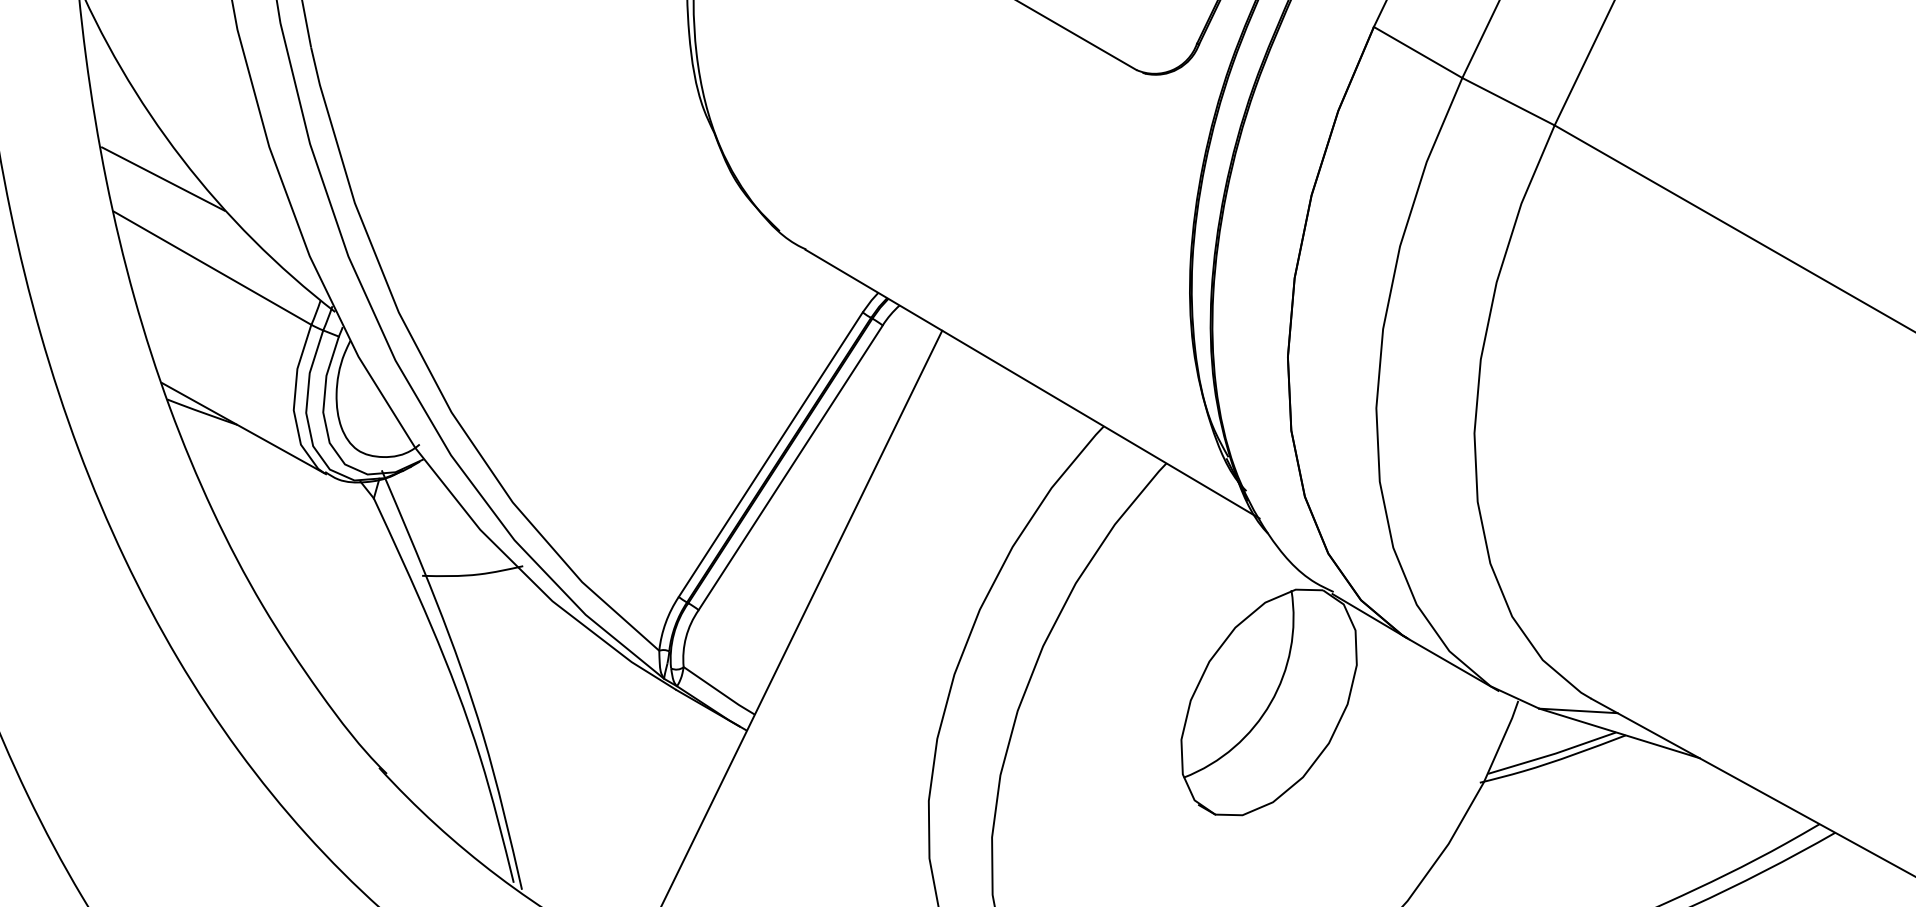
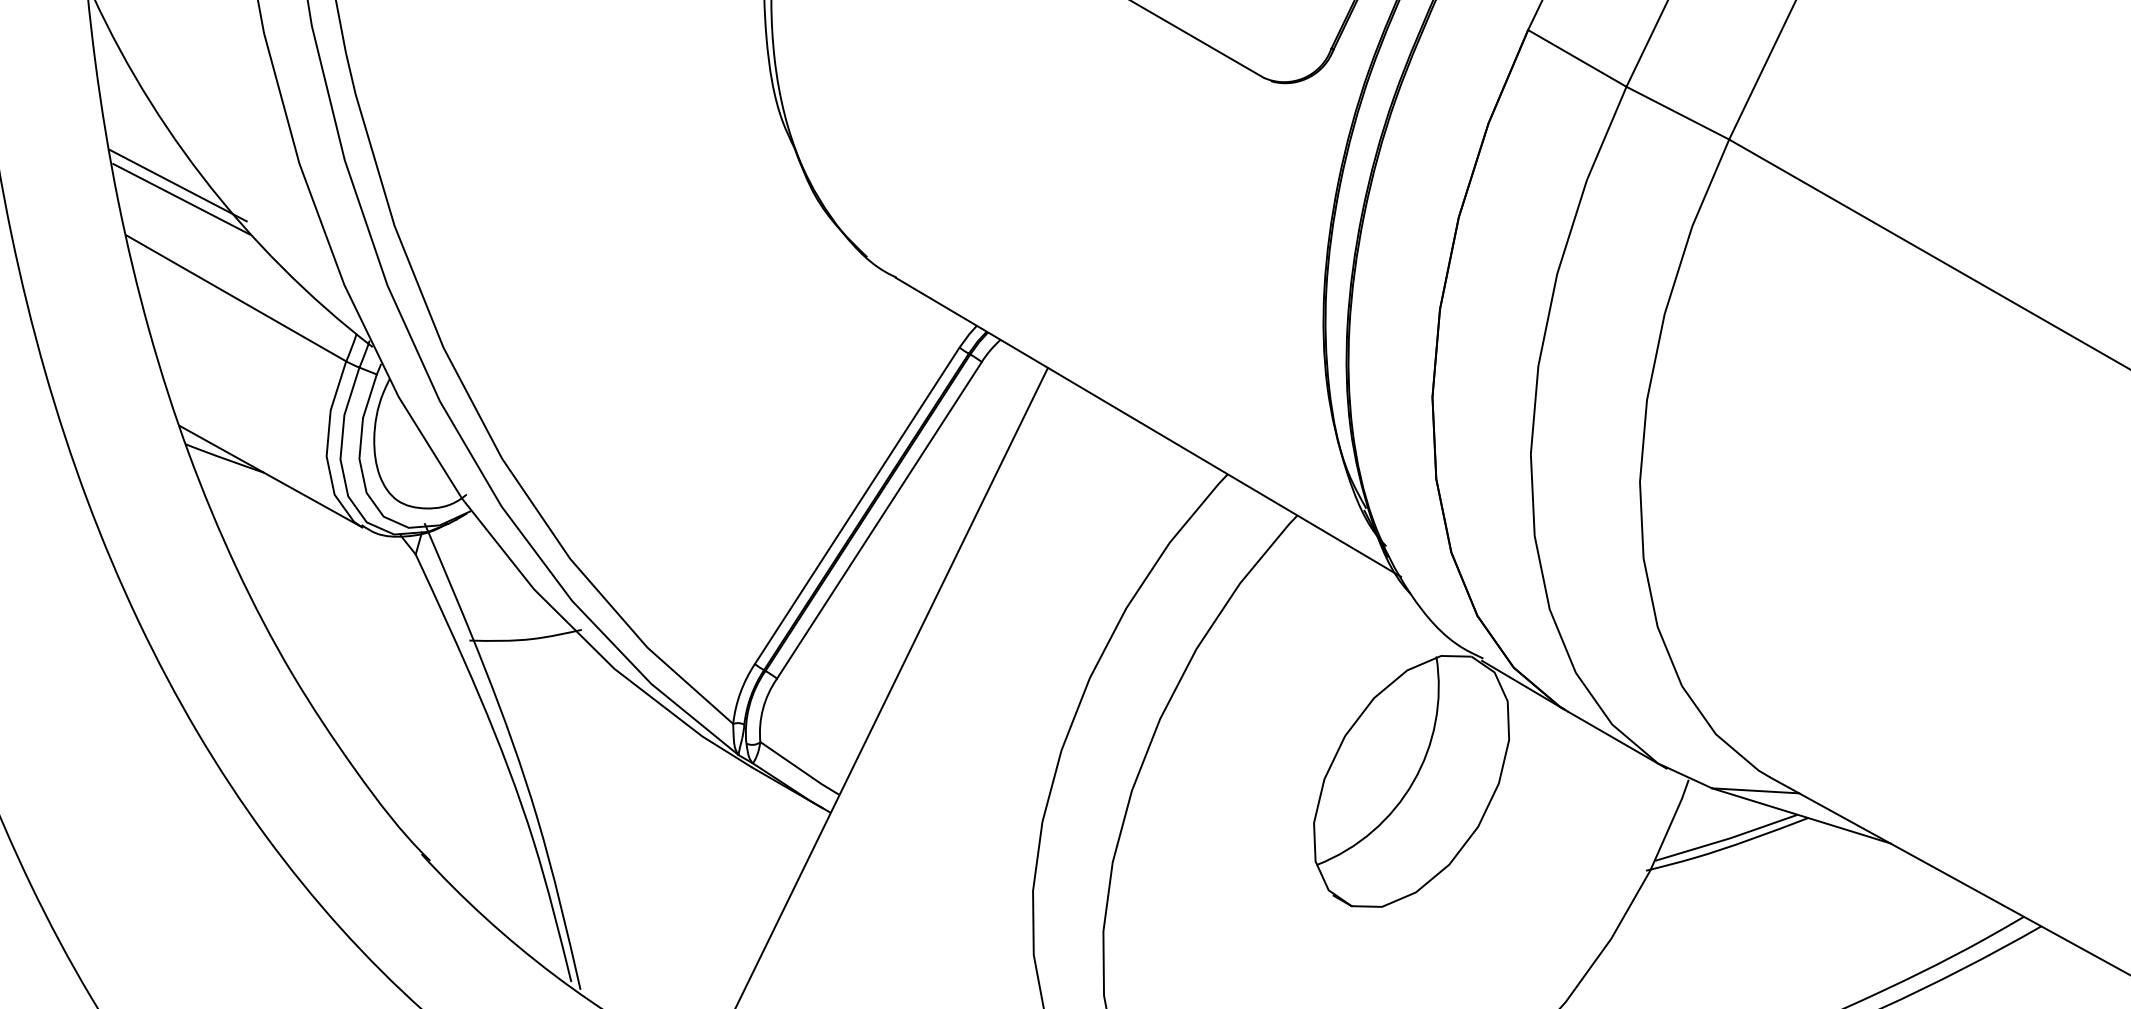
line: (159, 166) -> (177, 185), added

